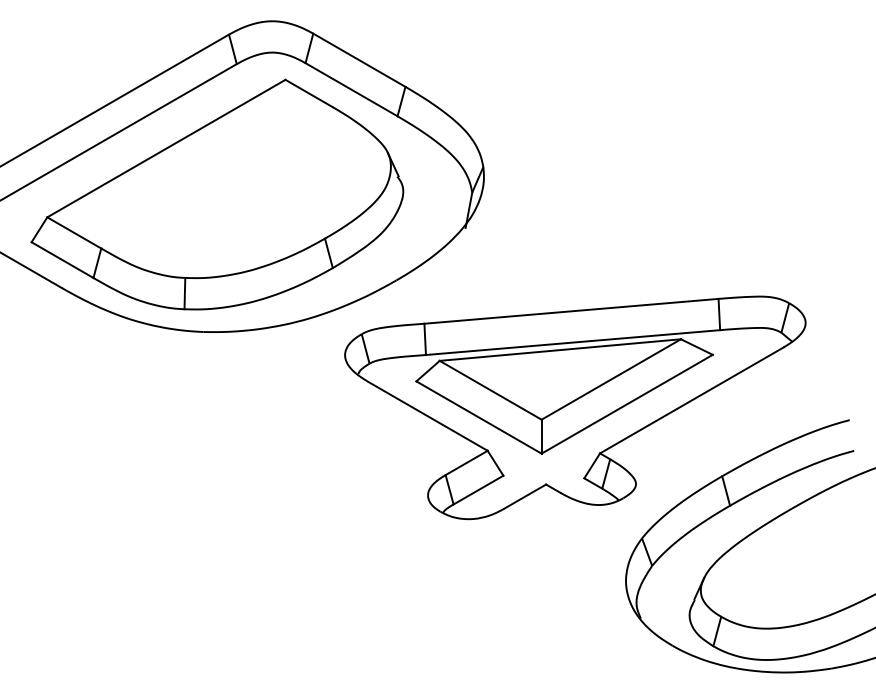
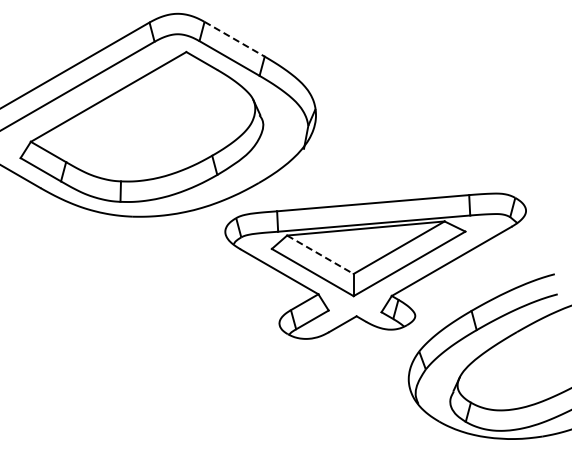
line: (359, 60) -> (234, 39), solid -> dashed
line: (490, 391) -> (320, 255), solid -> dashed

